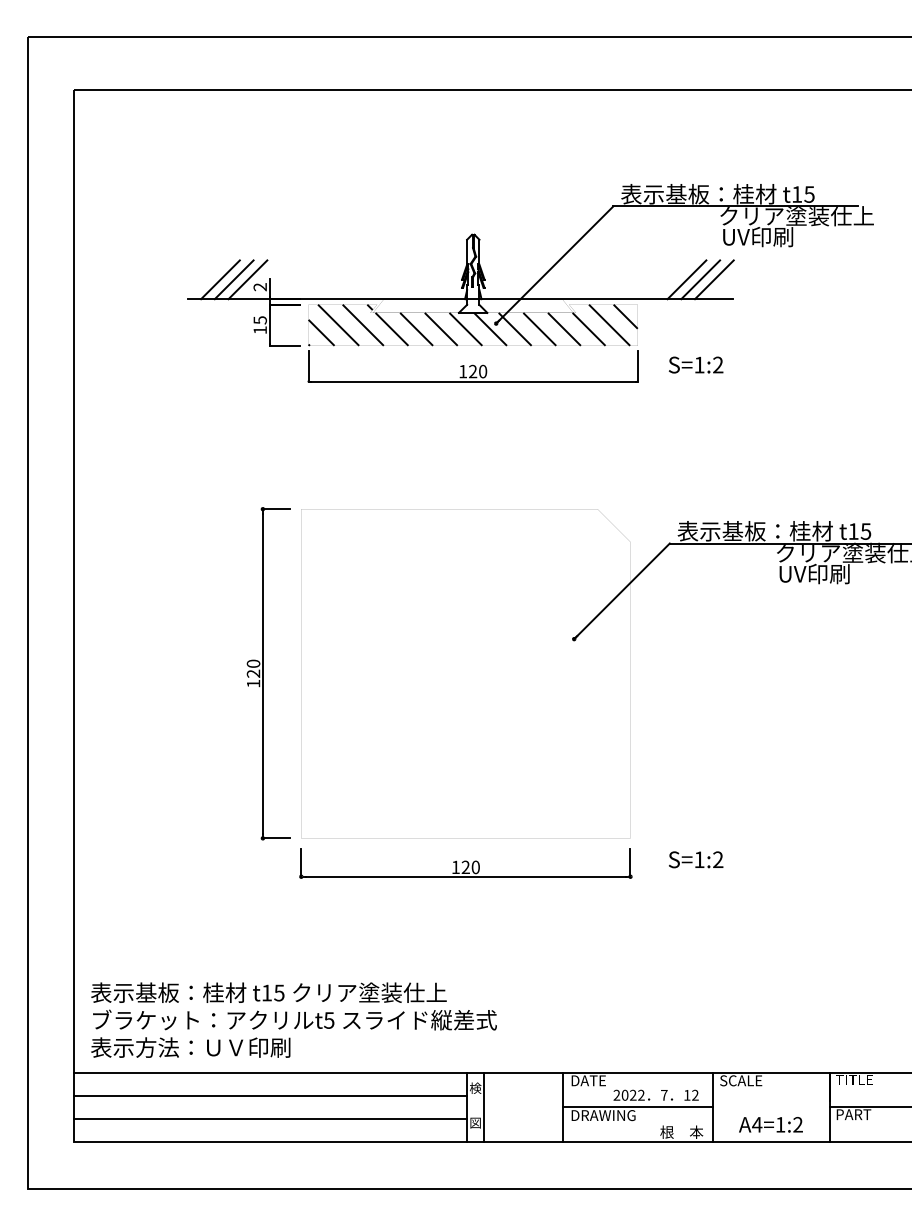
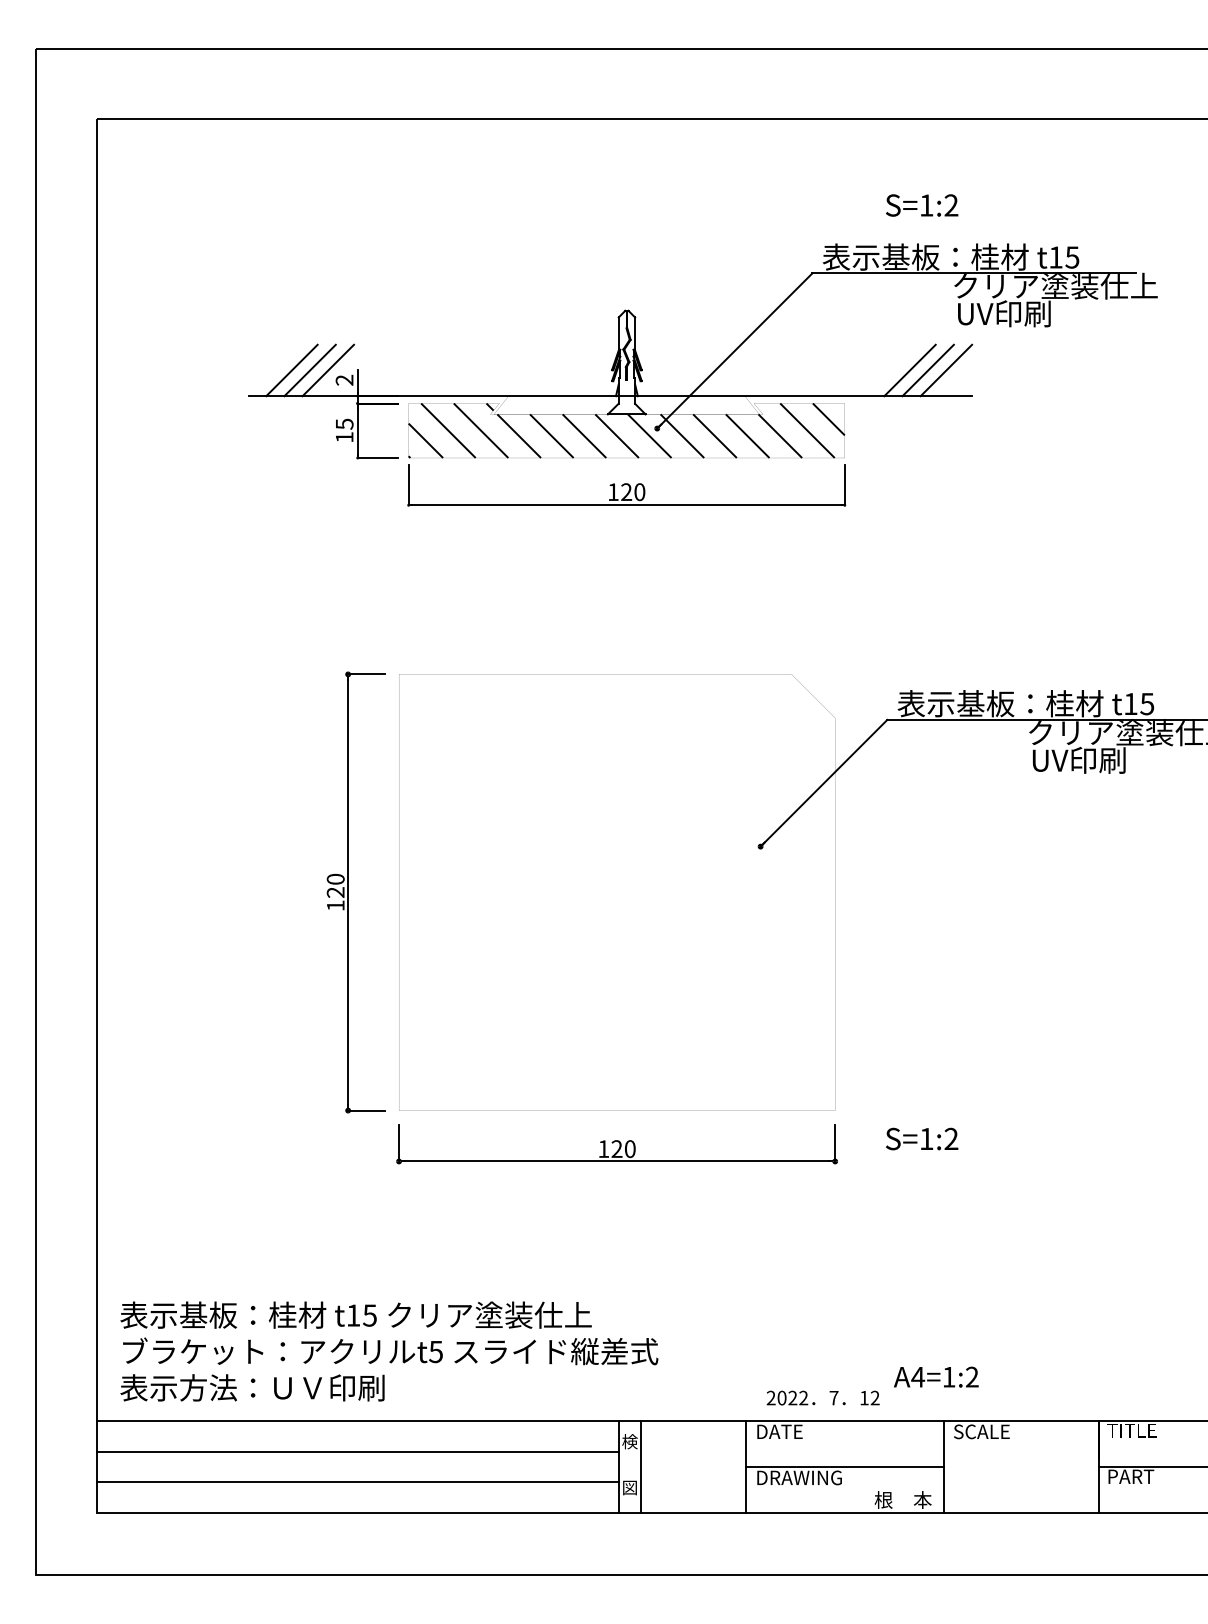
text: (696, 365) -> (922, 205), moved
text: (655, 1094) -> (822, 1397), moved
text: (771, 1124) -> (936, 1376), moved

